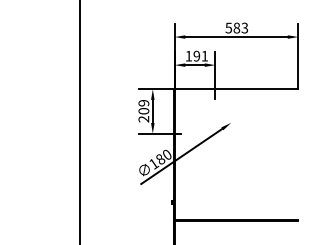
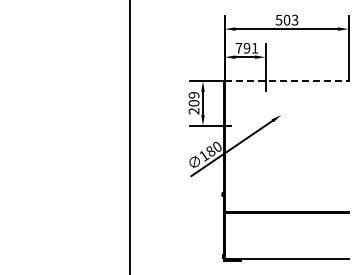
text: (236, 28) -> (286, 20), 583 -> 503
text: (188, 56) -> (238, 48), 191 -> 791
line: (236, 89) -> (286, 81), solid -> dashed

